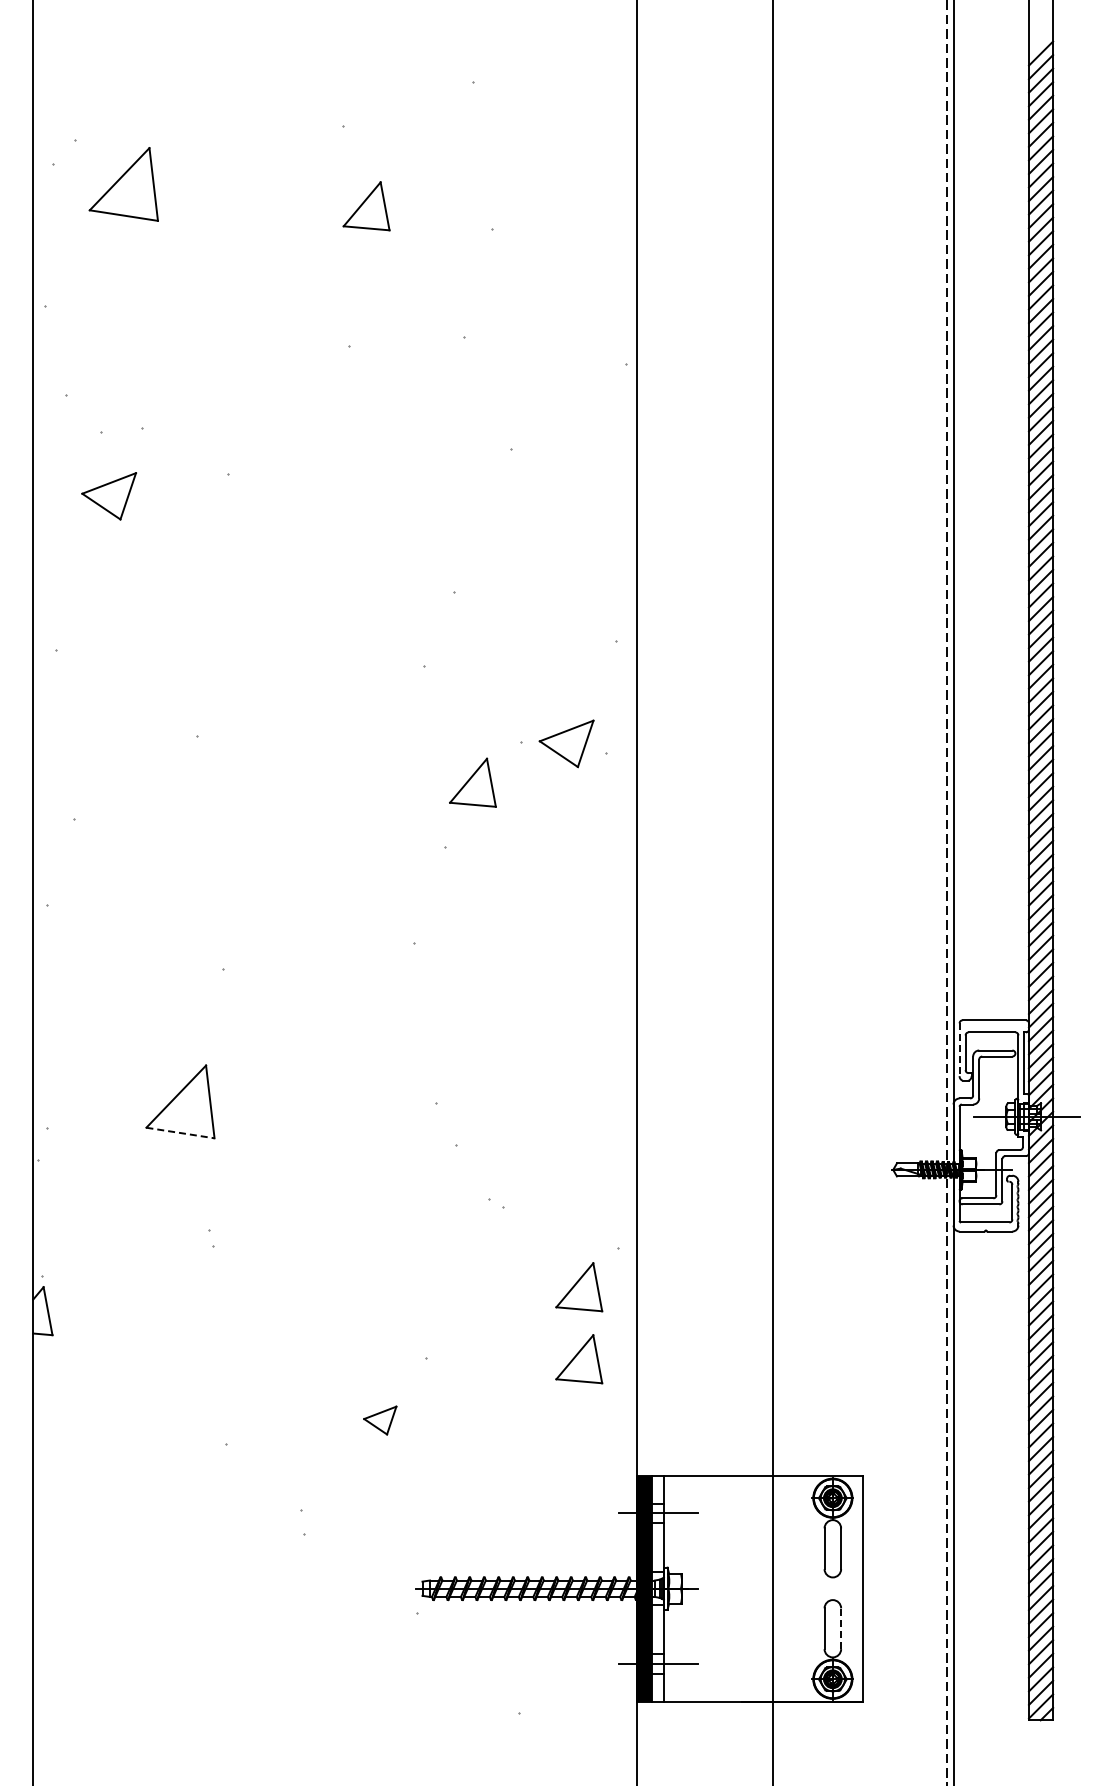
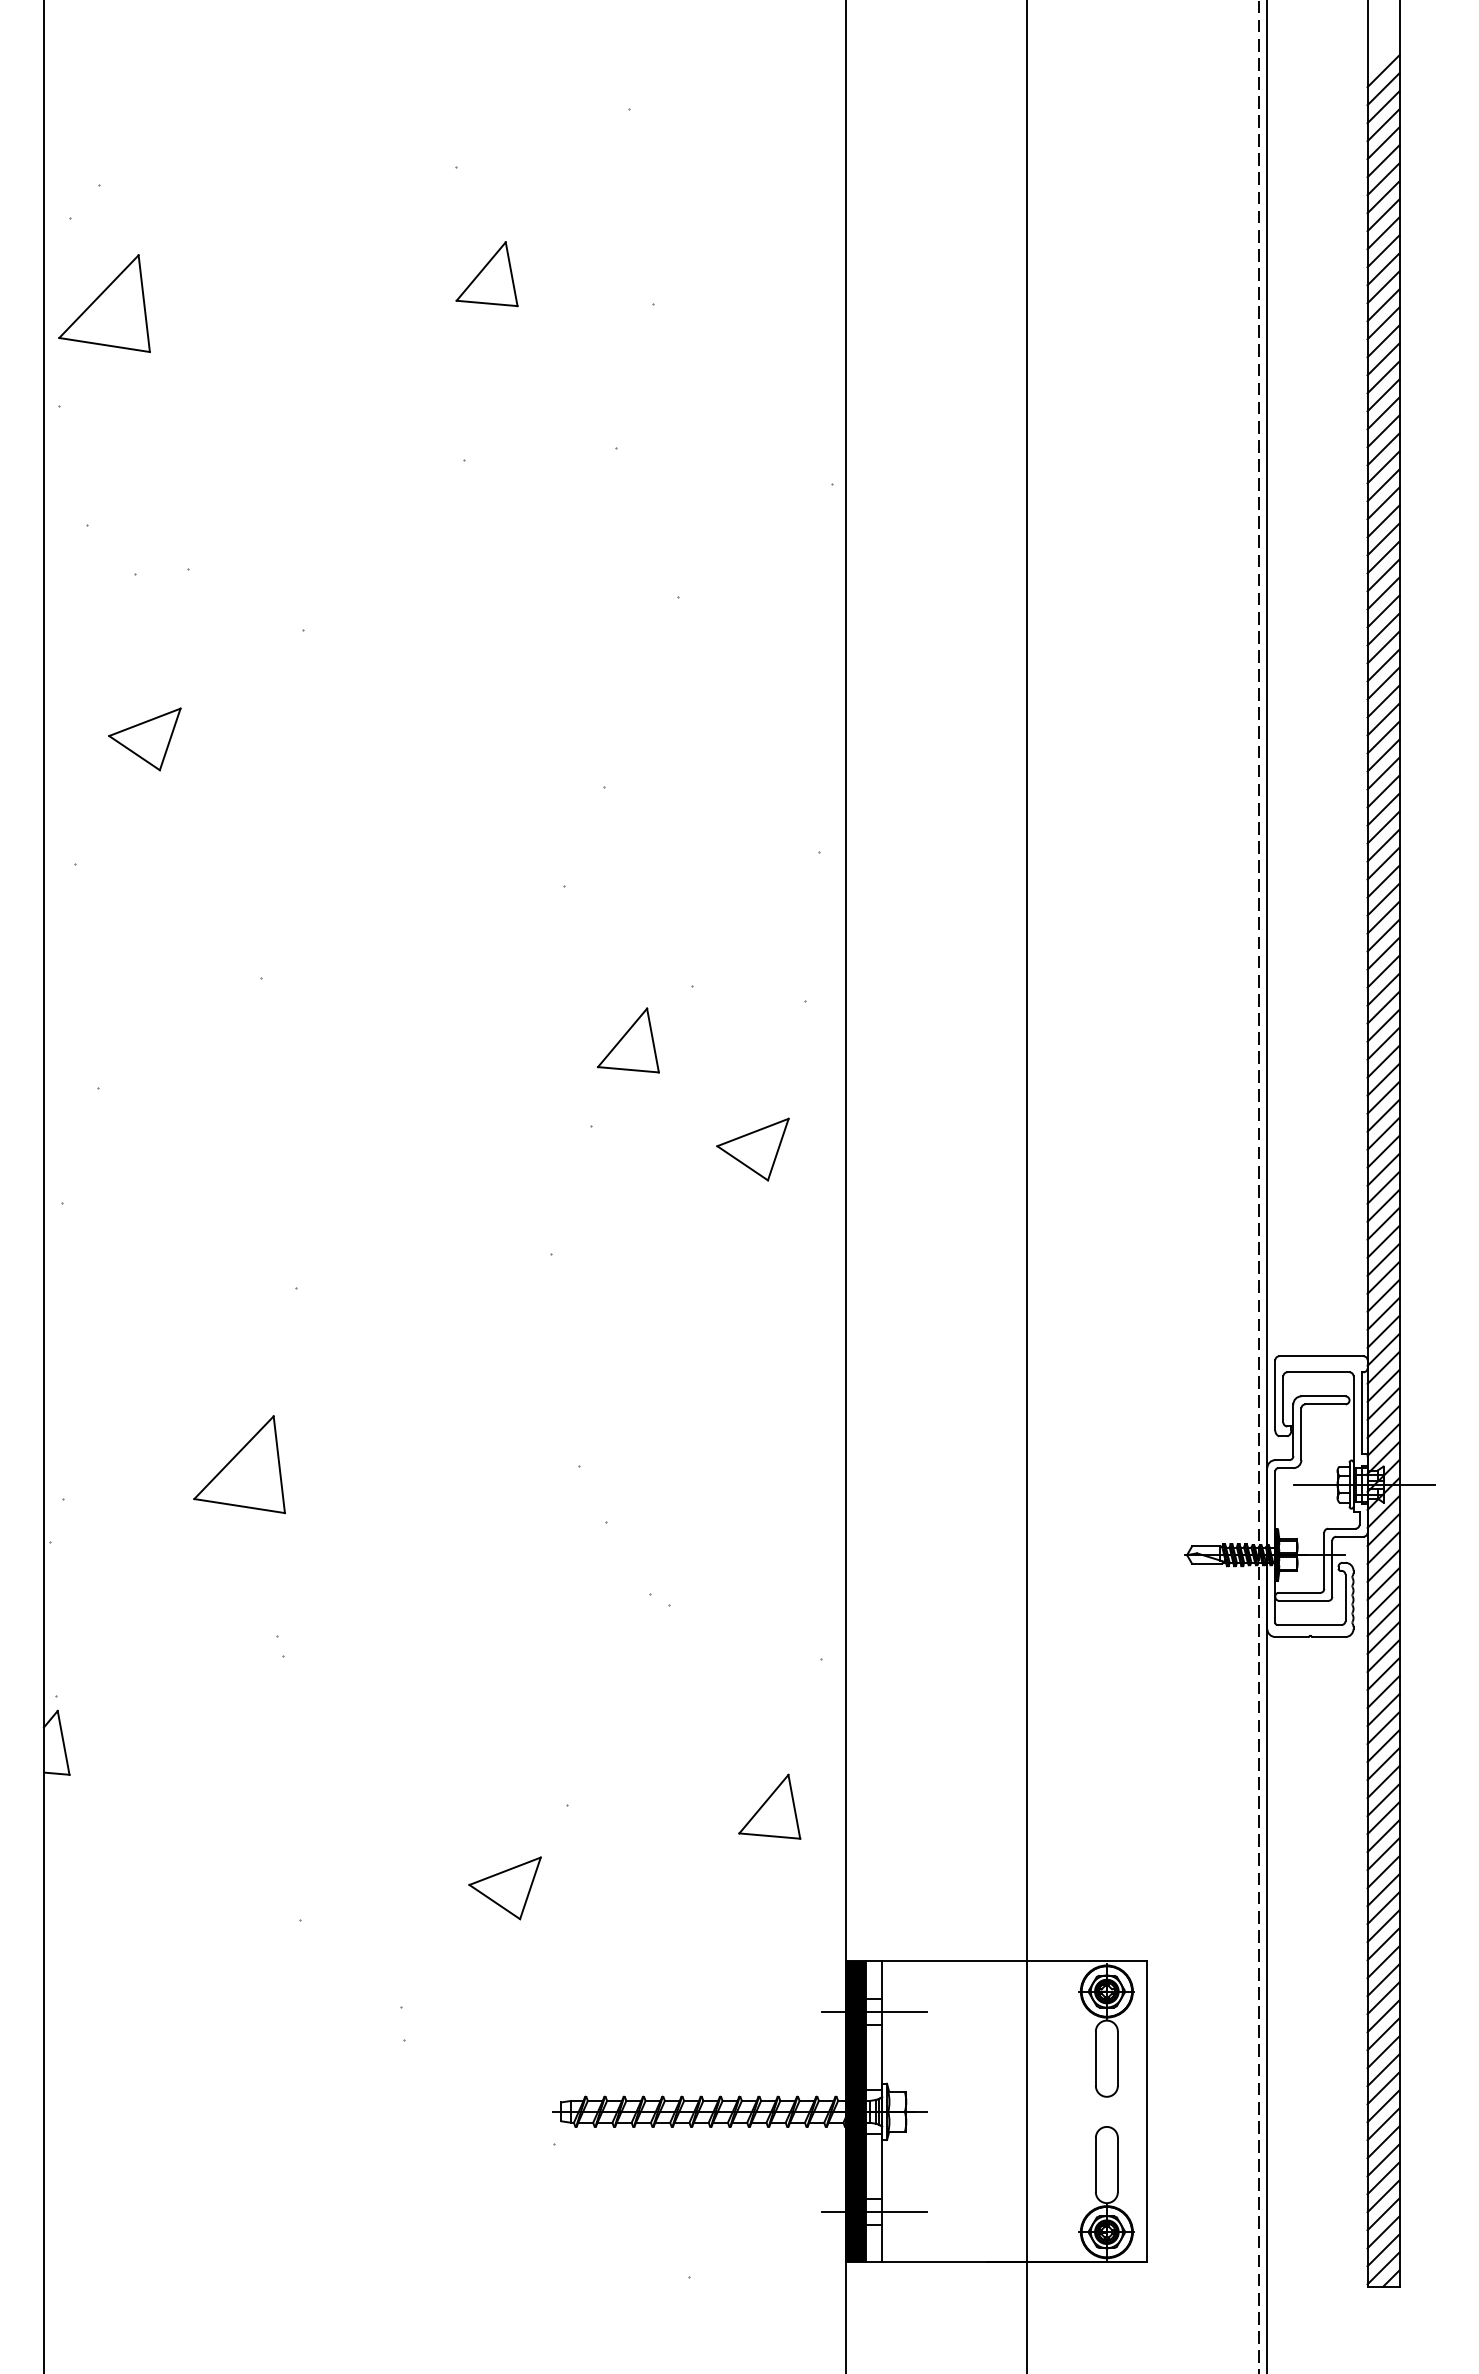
part: (123, 184) -> (104, 303), moved
part: (108, 496) -> (143, 739), moved
part: (566, 743) -> (752, 1149), moved
line: (959, 1050) -> (1275, 1396), dashed -> solid
line: (180, 1133) -> (239, 1506), dashed -> solid
part: (579, 1287) -> (770, 1711), removed
part: (380, 1420) -> (505, 1888), size x1.67
line: (841, 1628) -> (1118, 2164), dashed -> solid

